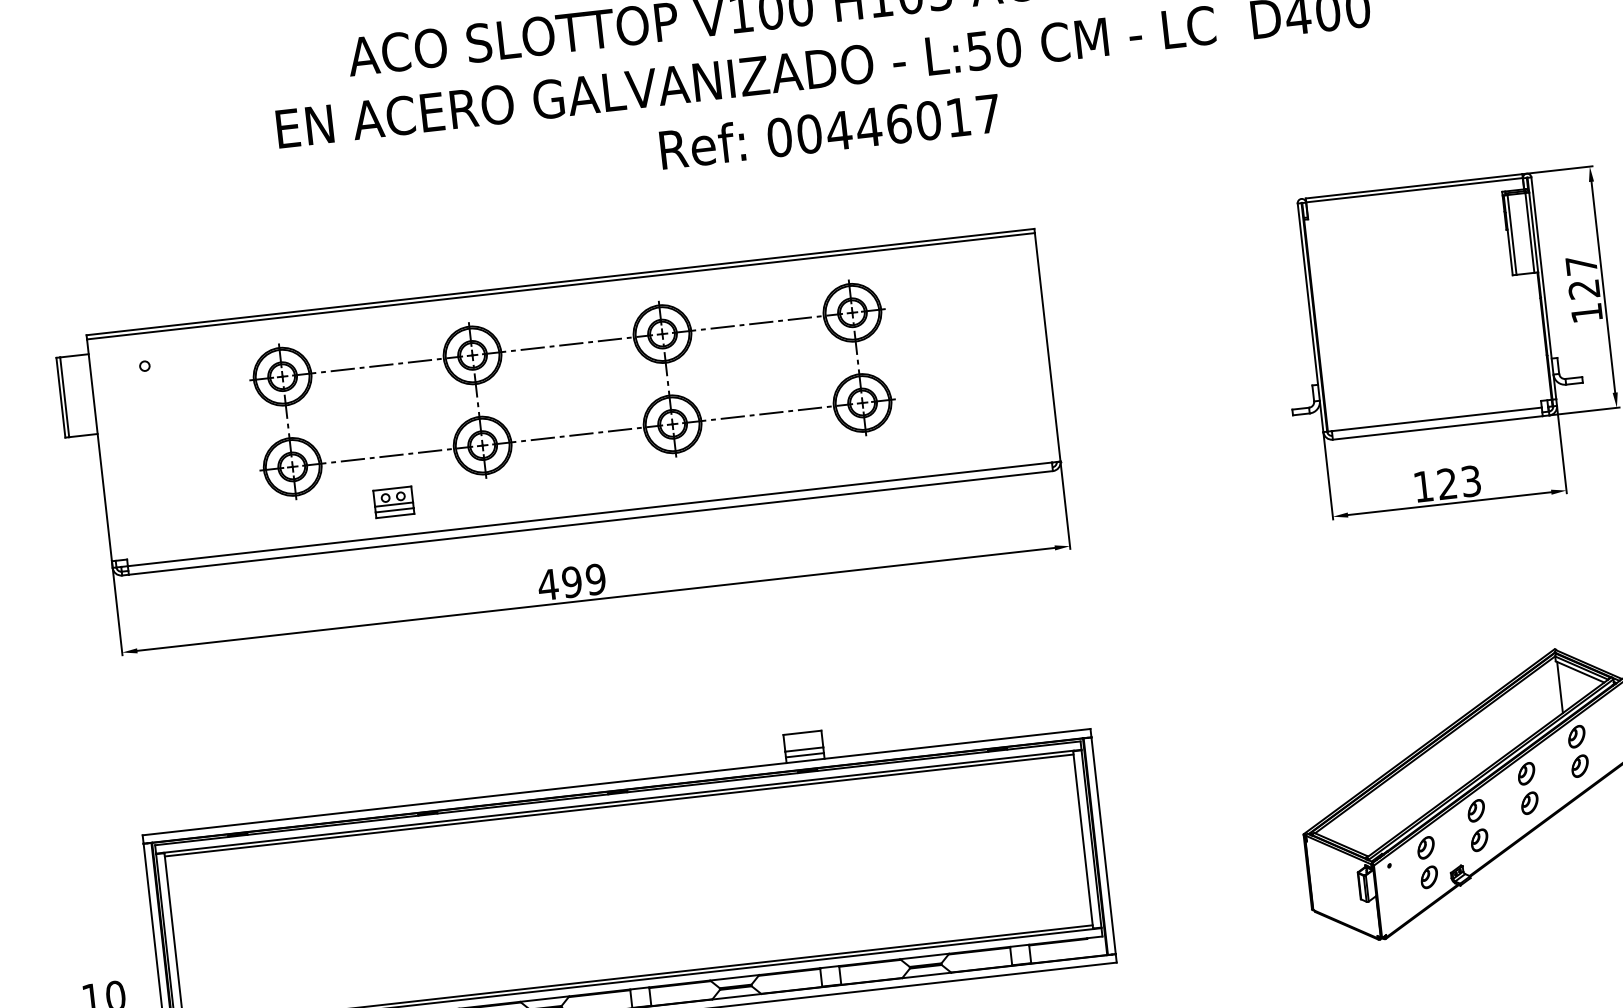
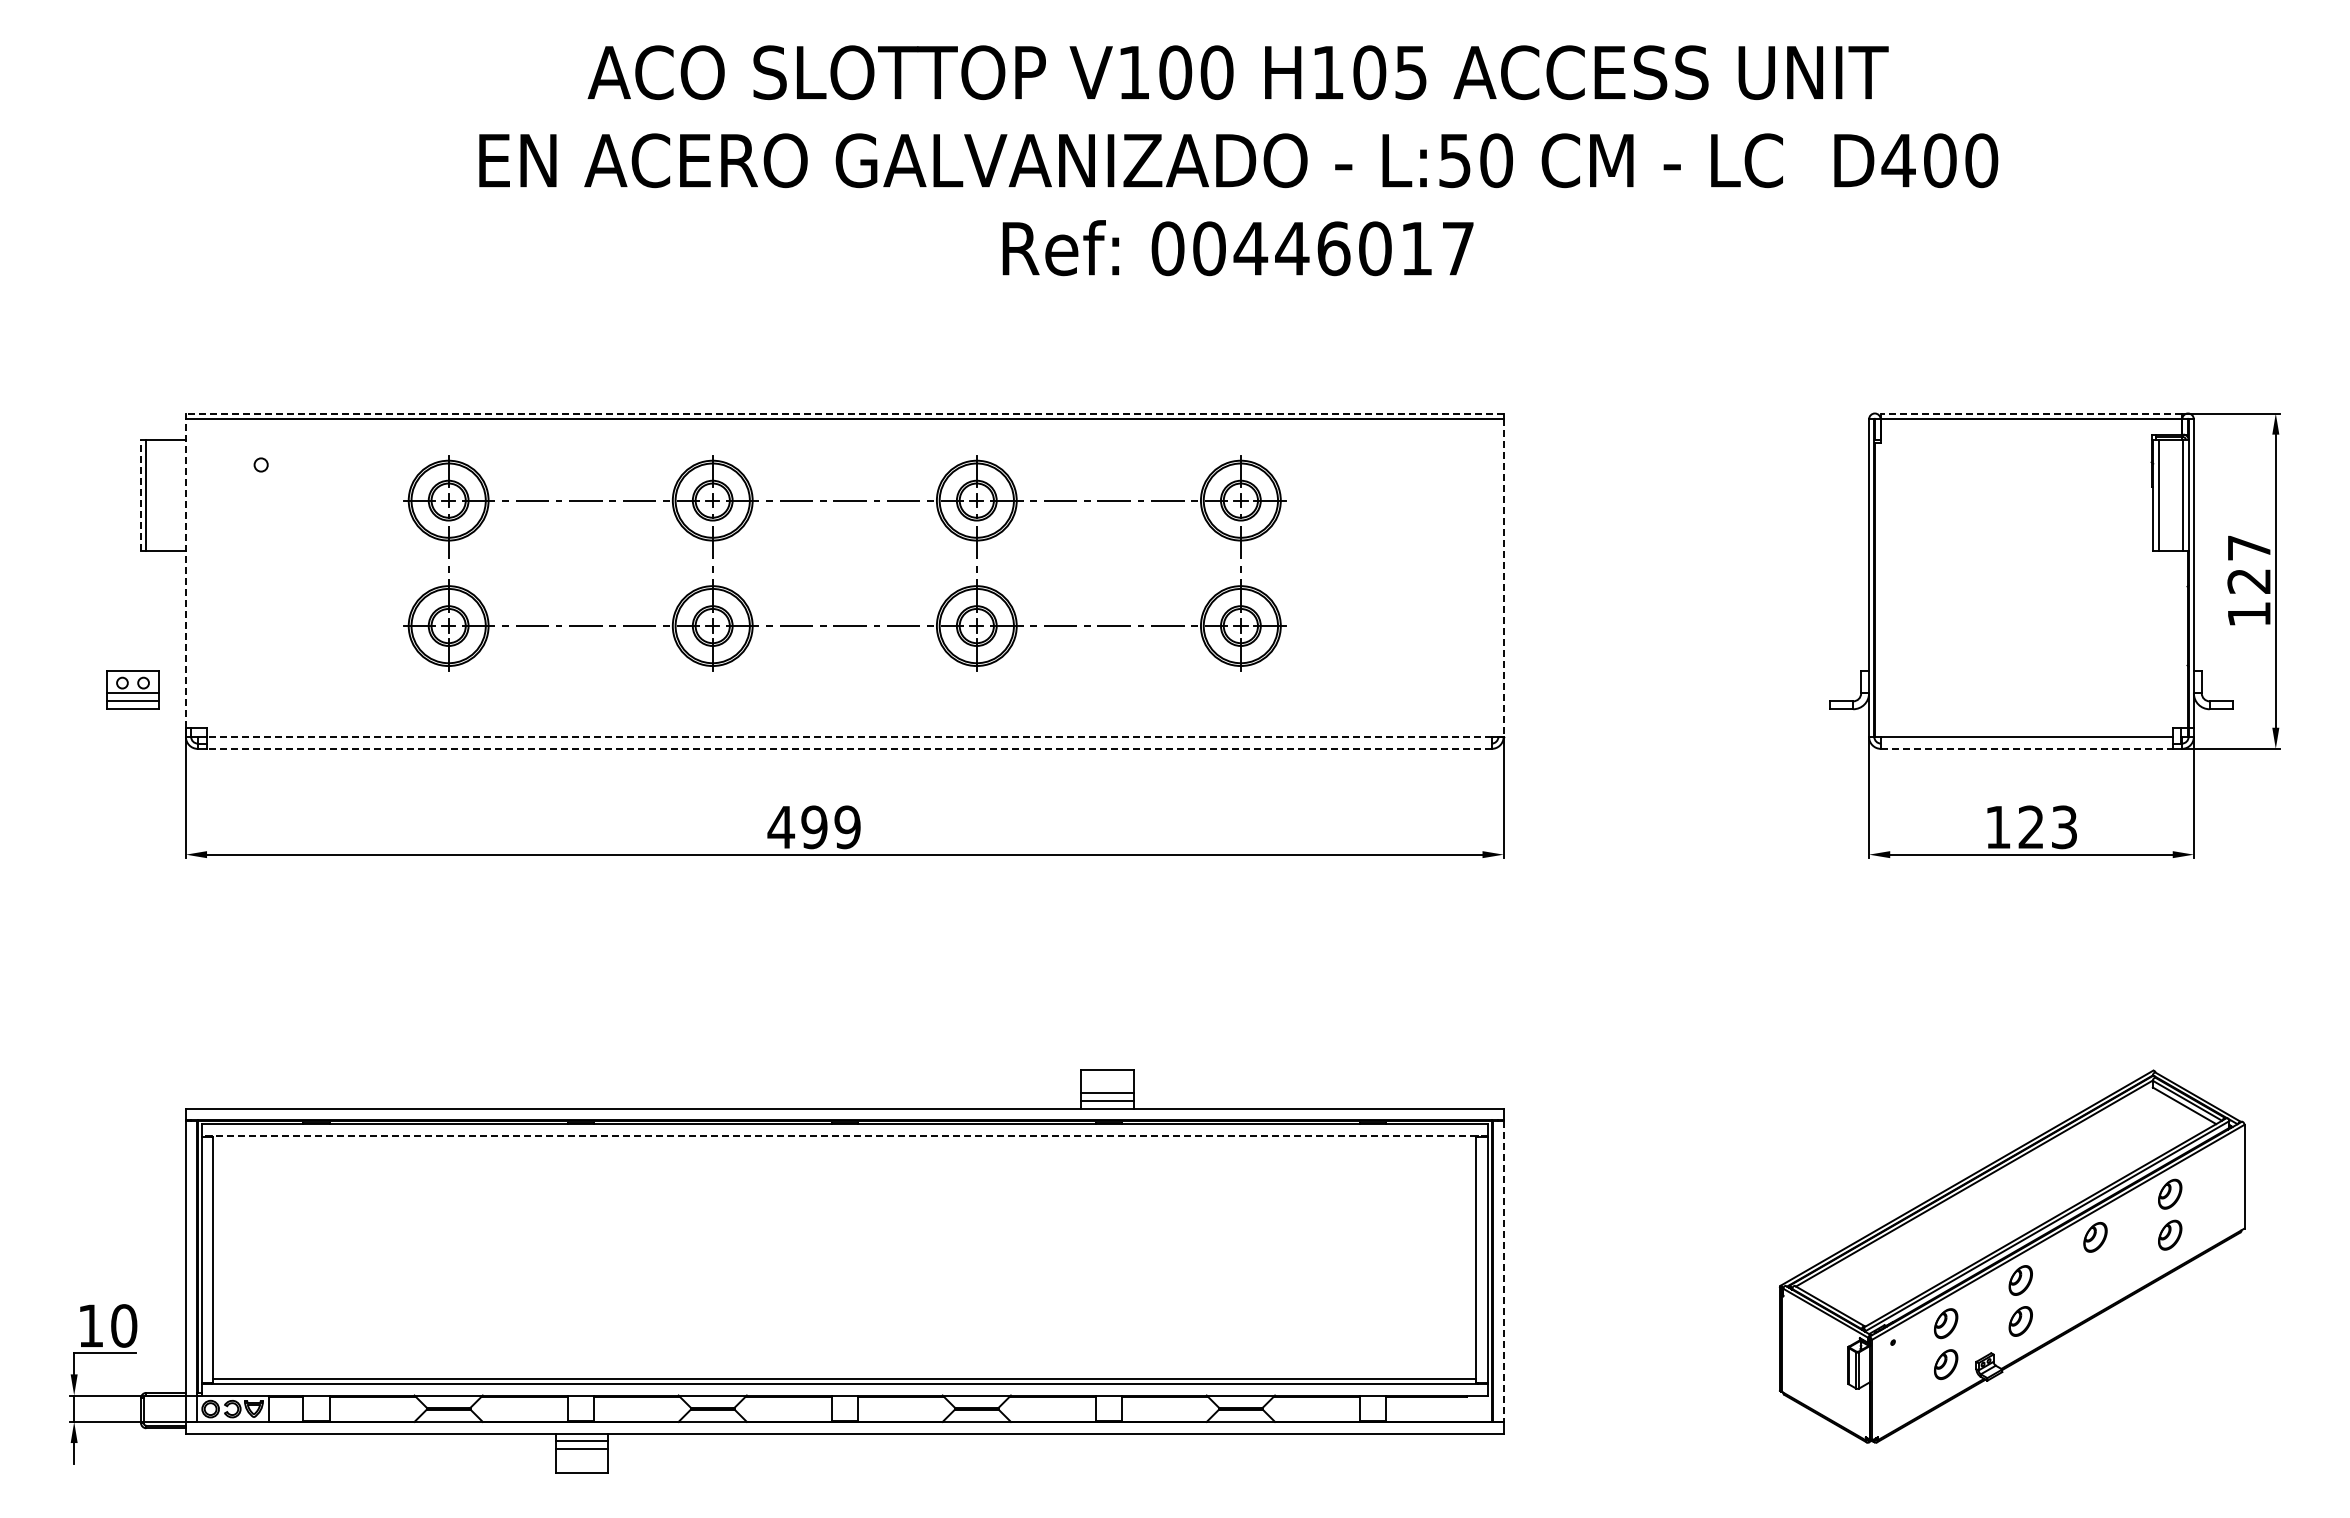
line: (1414, 186) -> (2031, 413), solid -> dashed
line: (560, 282) -> (844, 413), solid -> dashed
line: (1047, 347) -> (1503, 578), solid -> dashed
line: (61, 397) -> (141, 494), solid -> dashed
line: (1437, 427) -> (2026, 748), solid -> dashed
line: (99, 450) -> (185, 573), solid -> dashed
part: (393, 501) -> (132, 689), moved
line: (589, 514) -> (848, 737), solid -> dashed
line: (590, 522) -> (848, 748), solid -> dashed
line: (1559, 687) -> (2154, 1123), removed
line: (618, 801) -> (844, 1135), solid -> dashed
part: (1529, 802) -> (2095, 1277), removed
line: (619, 805) -> (844, 1141), removed
line: (1103, 846) -> (1503, 1271), solid -> dashed

